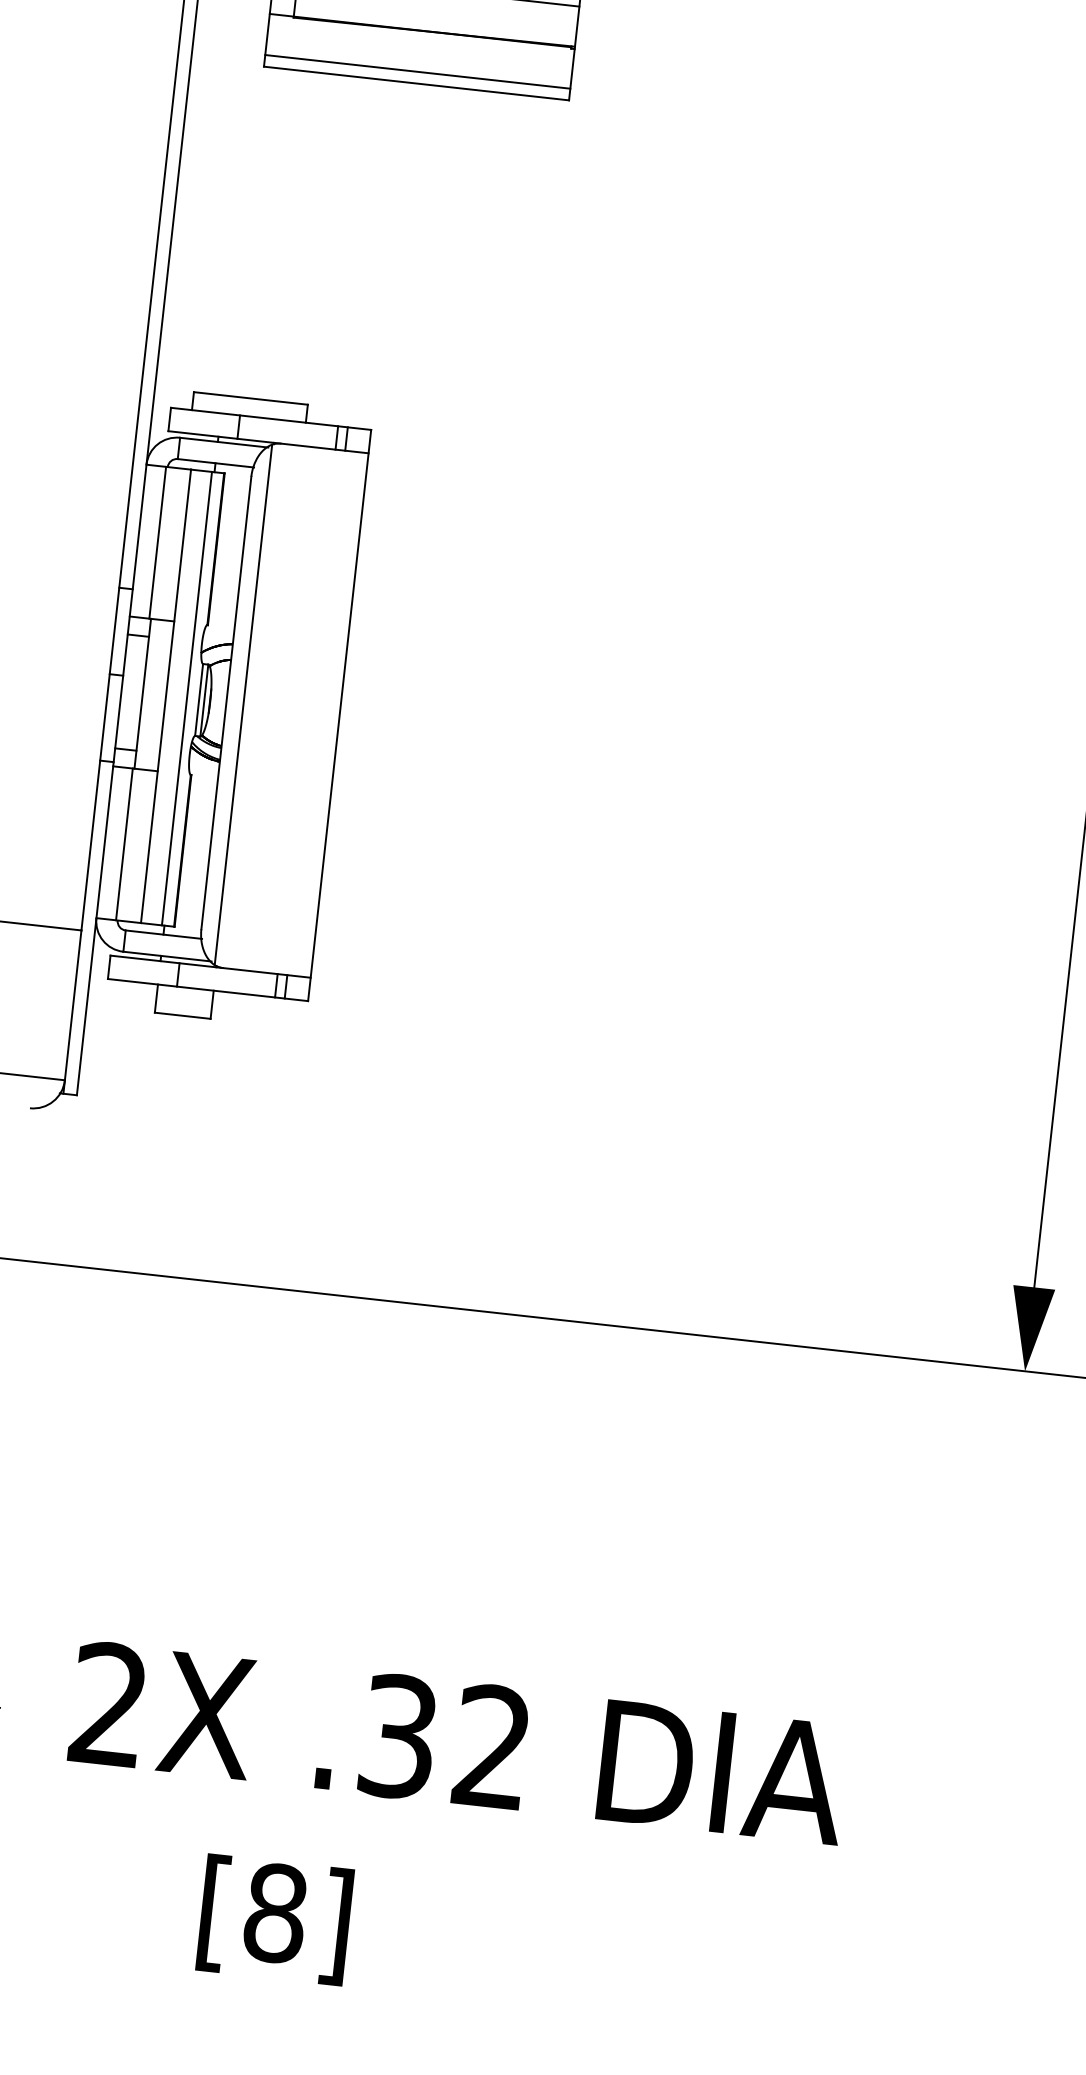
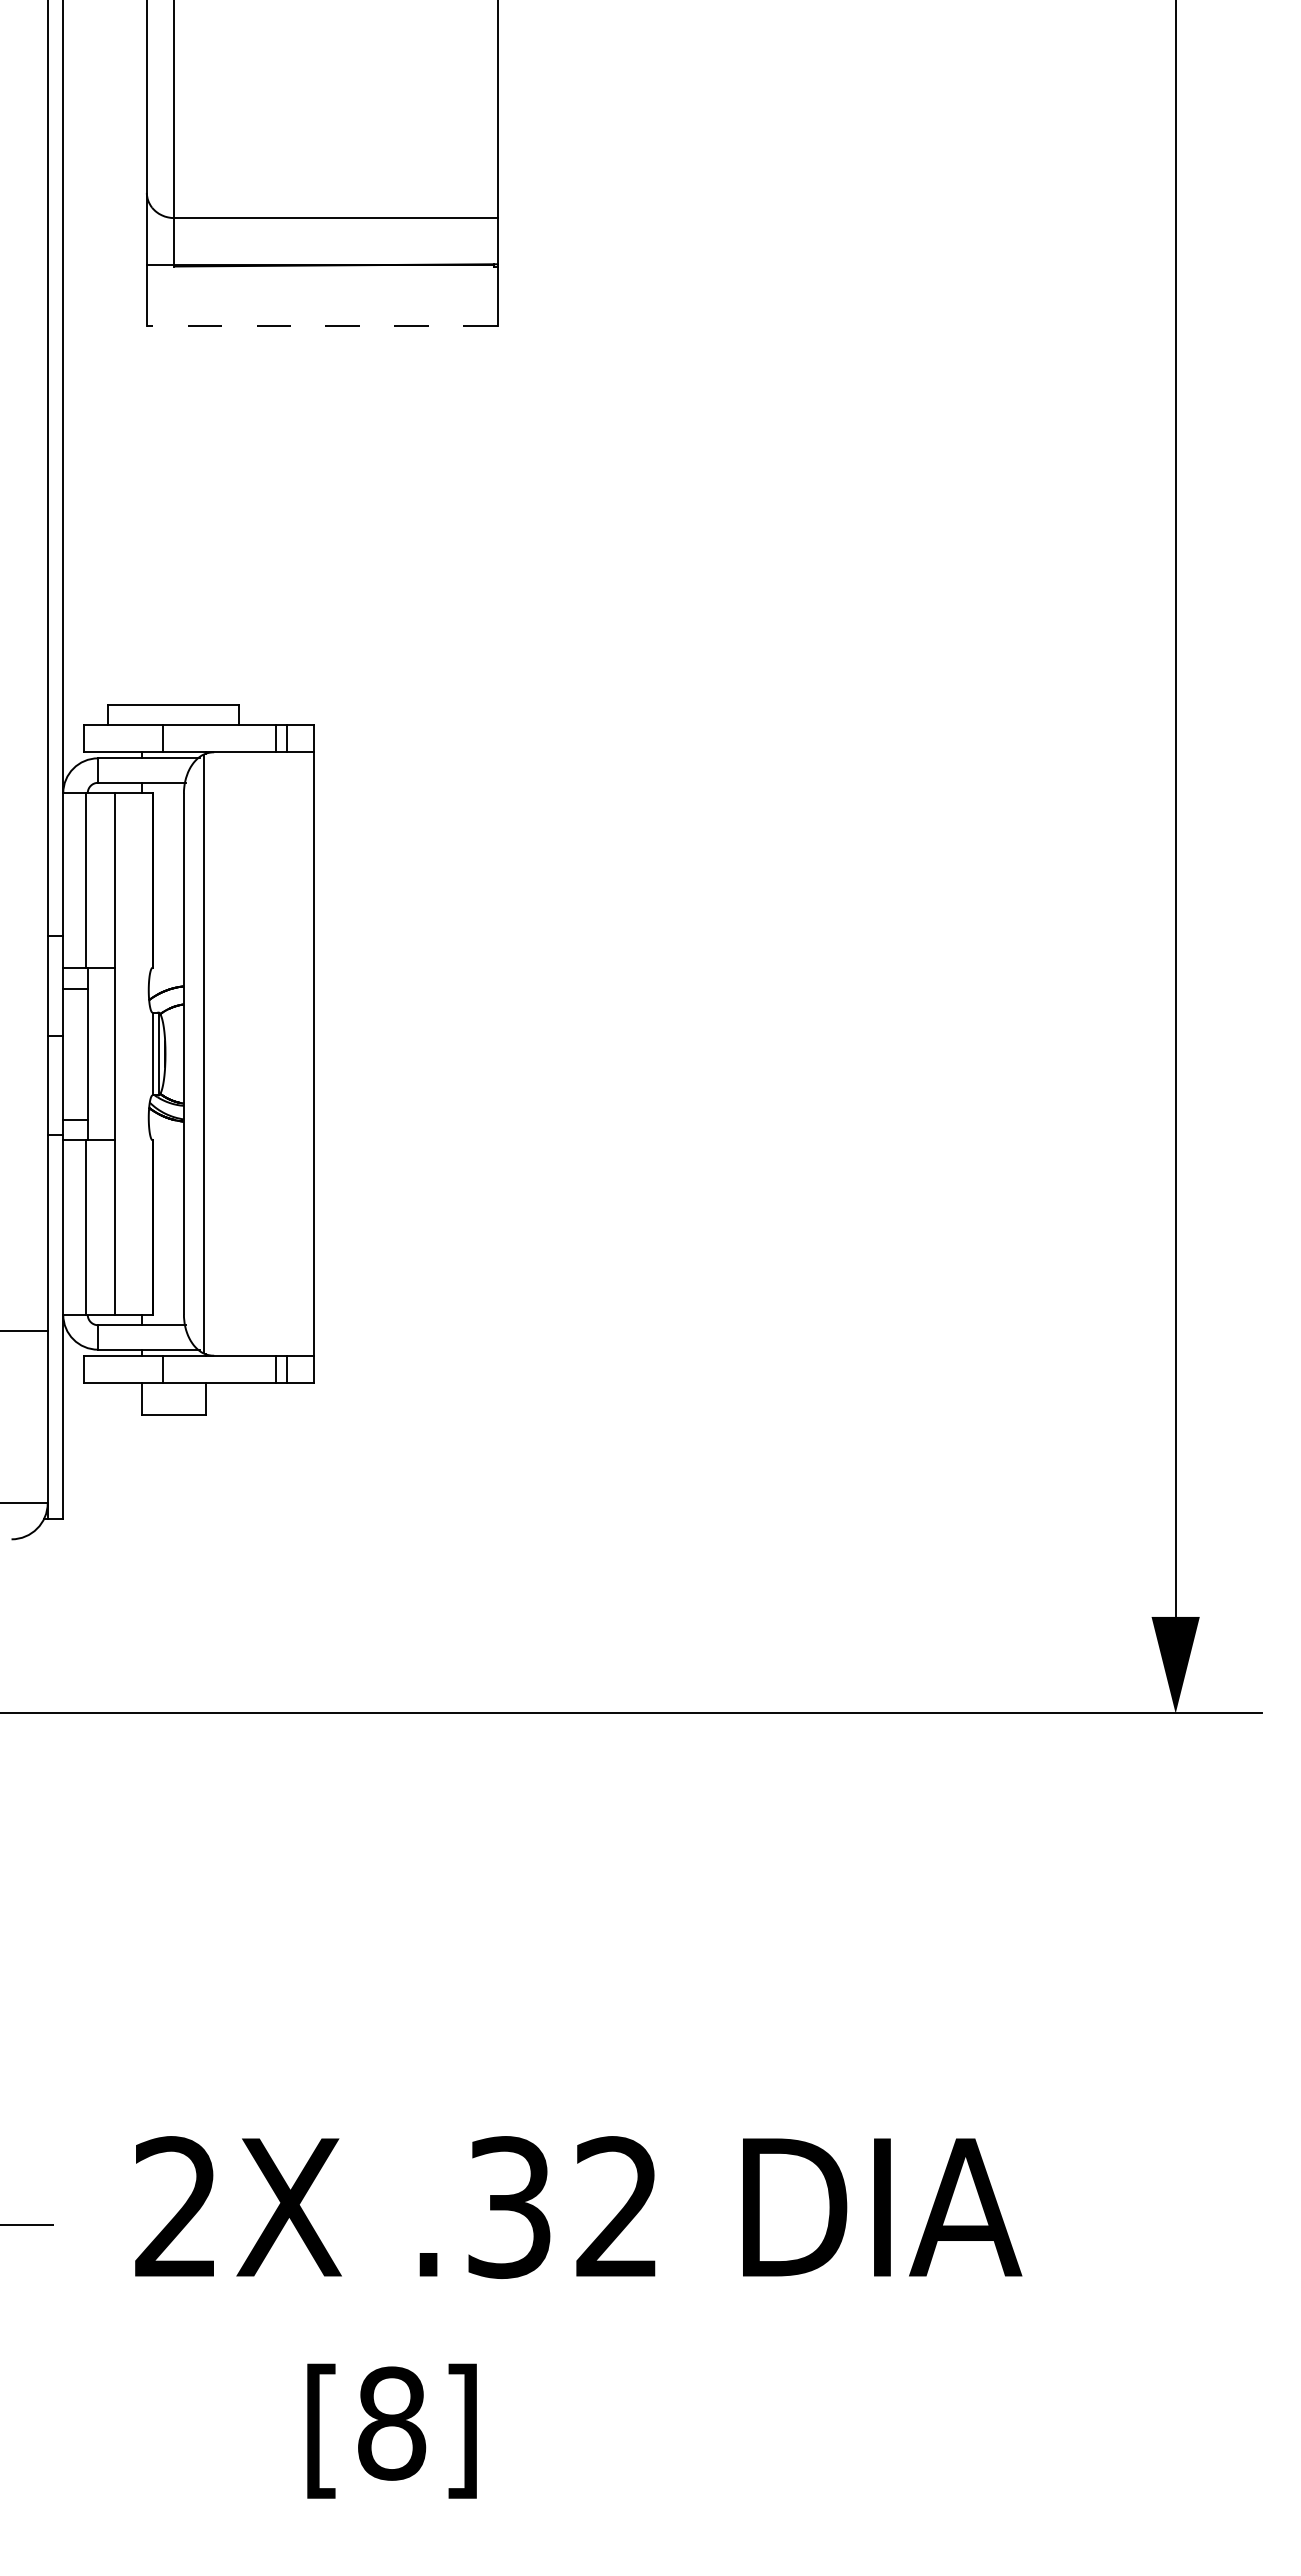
line: (417, 71) -> (321, 312), removed
line: (416, 83) -> (322, 325), solid -> dashed
line: (186, 698) -> (138, 1053), removed

